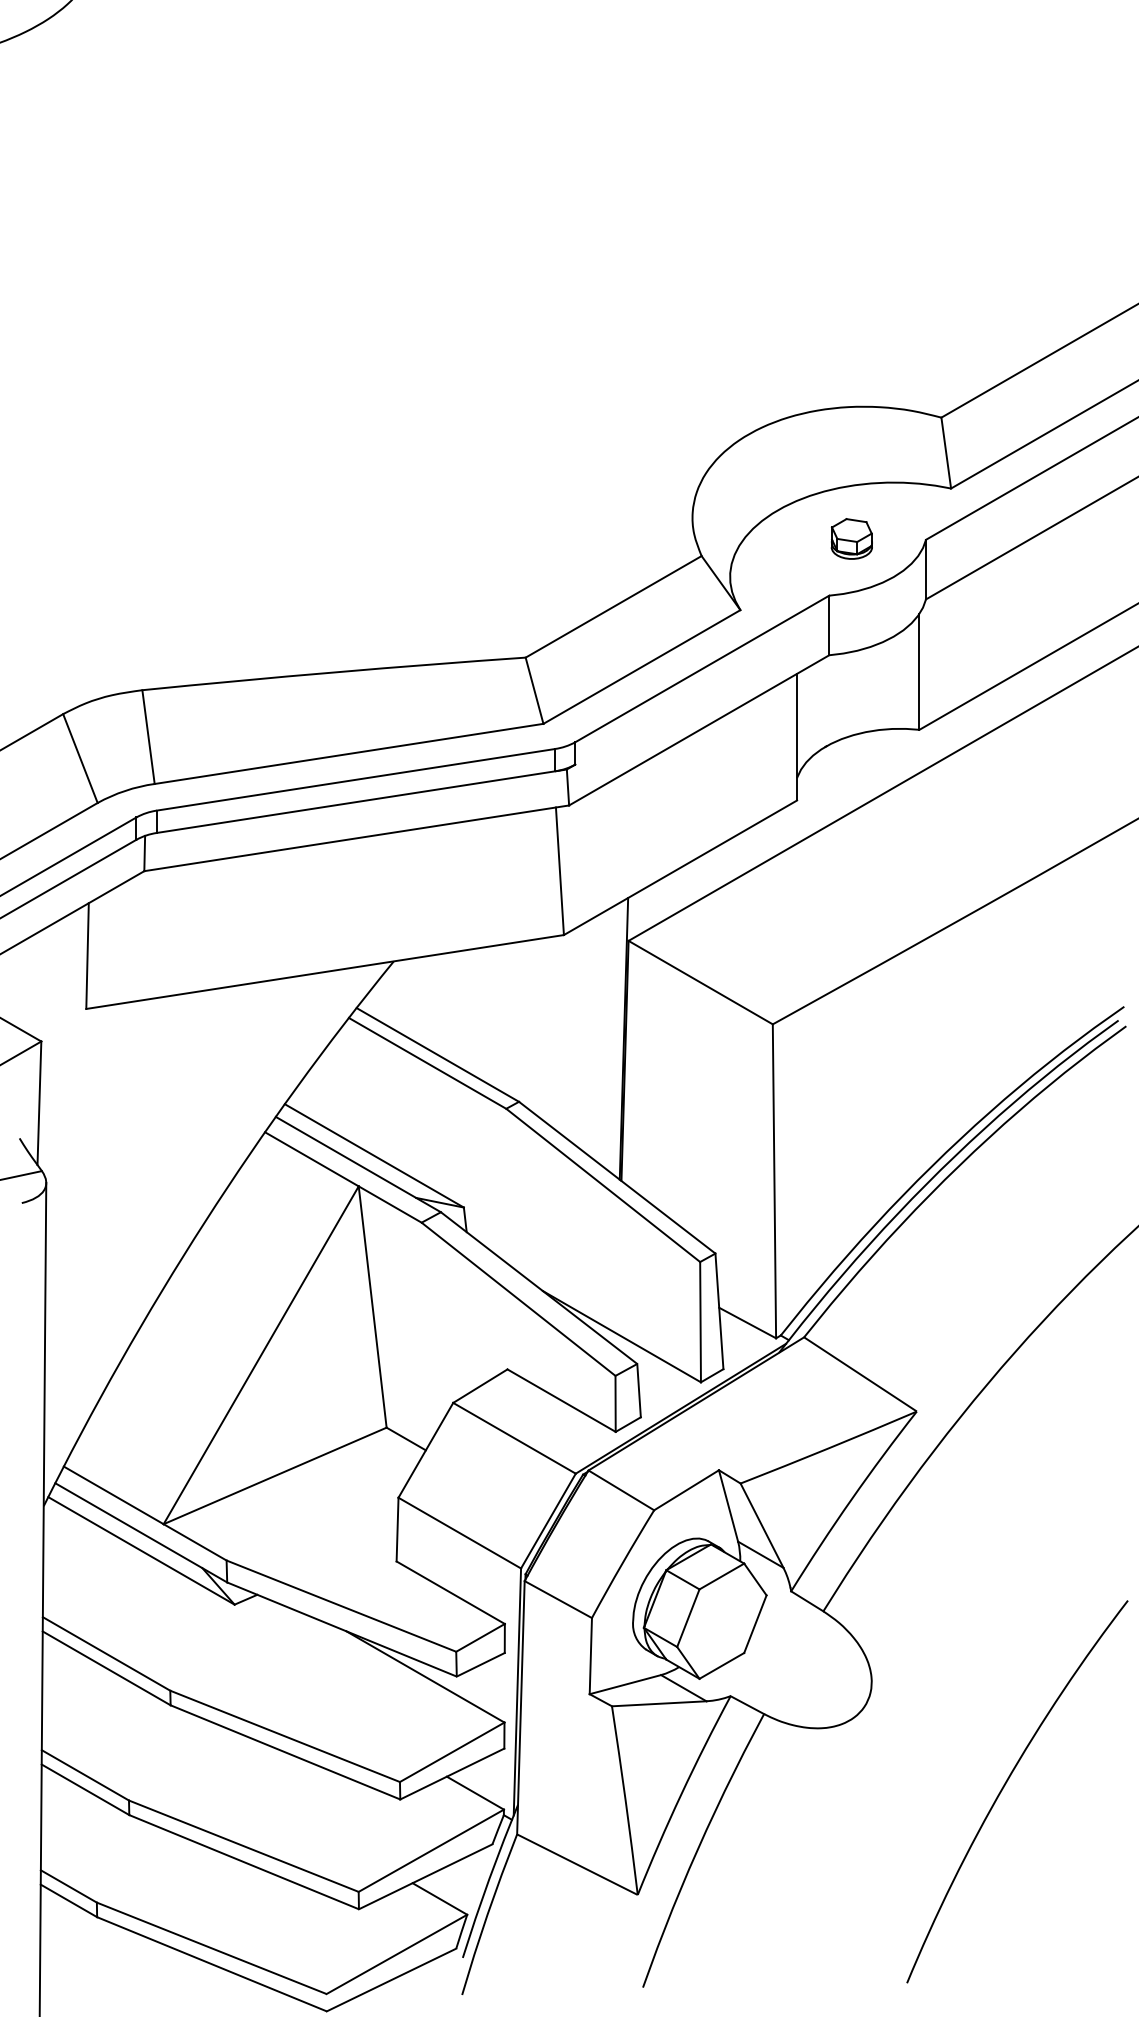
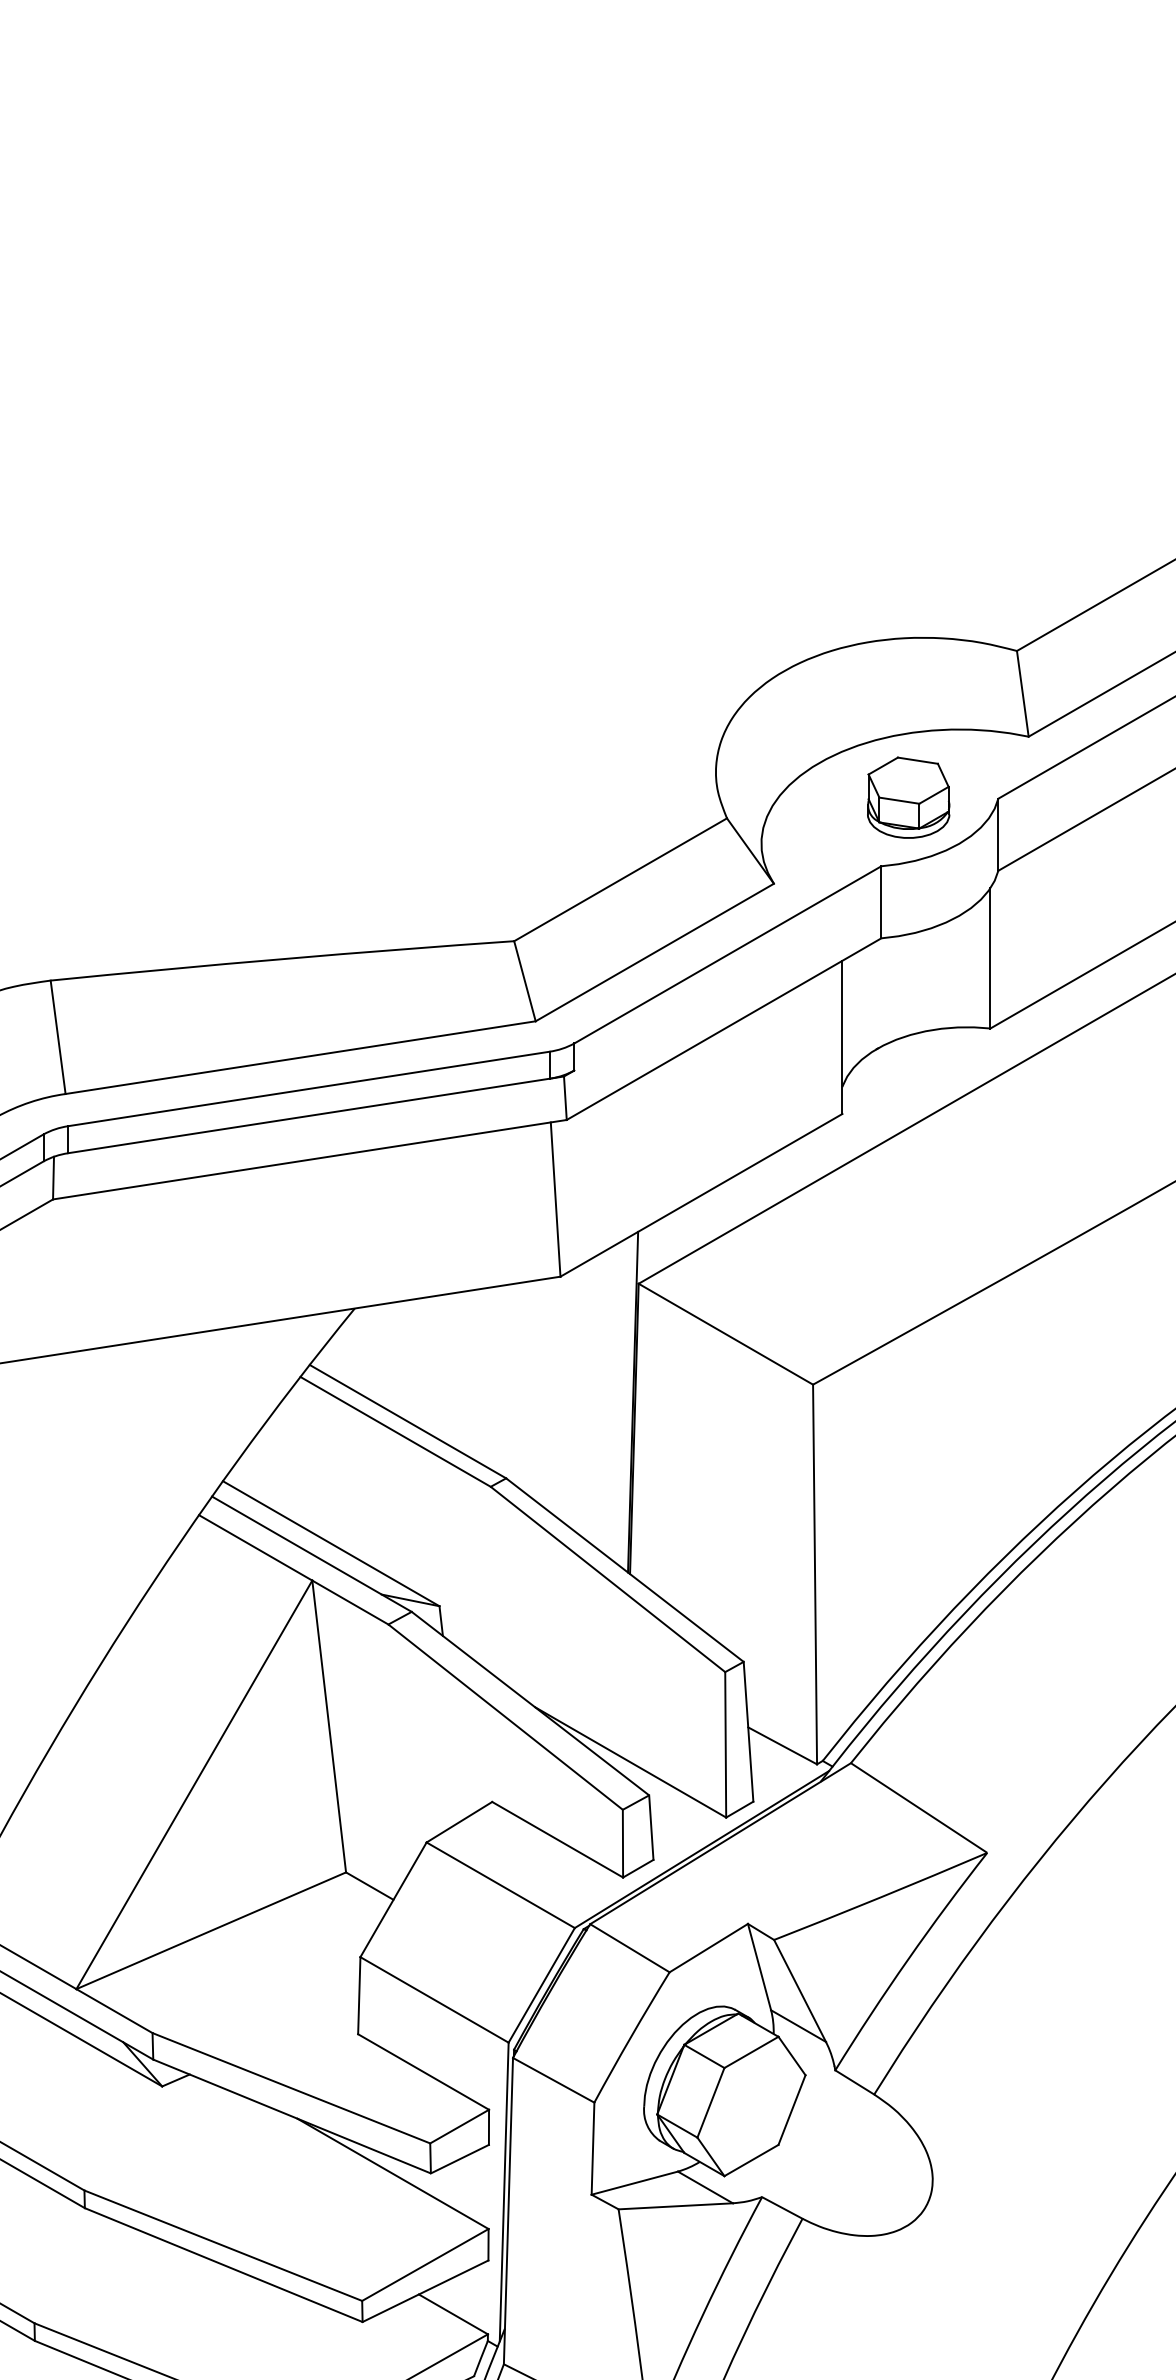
part: (851, 538) -> (908, 797), size x1.67

